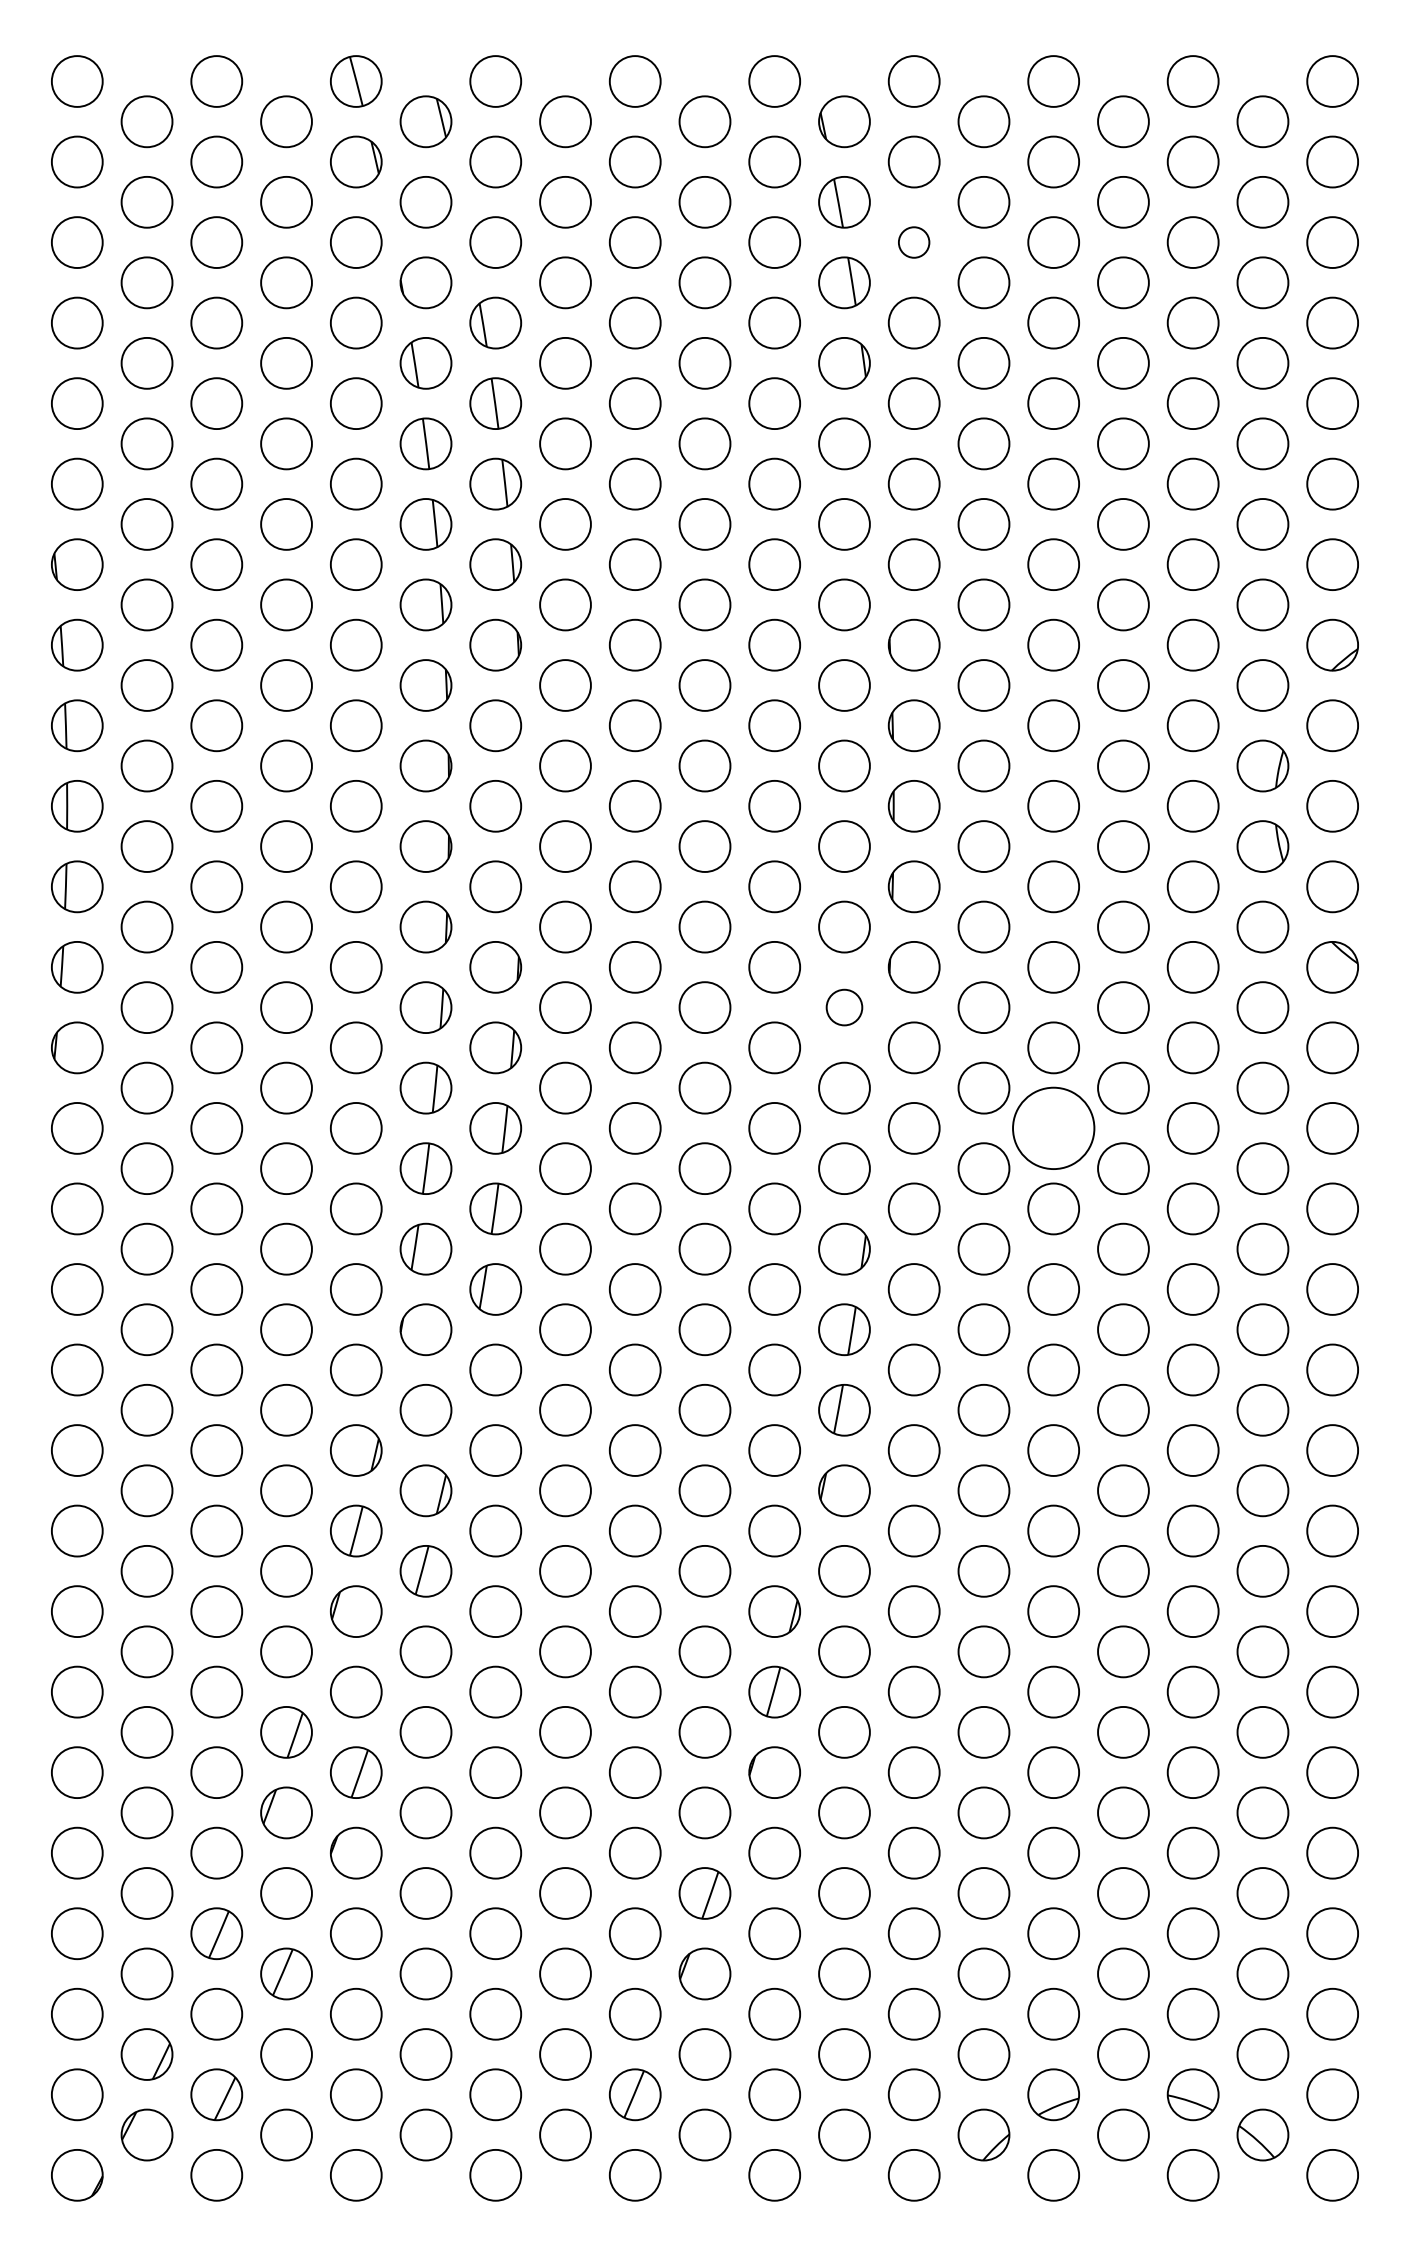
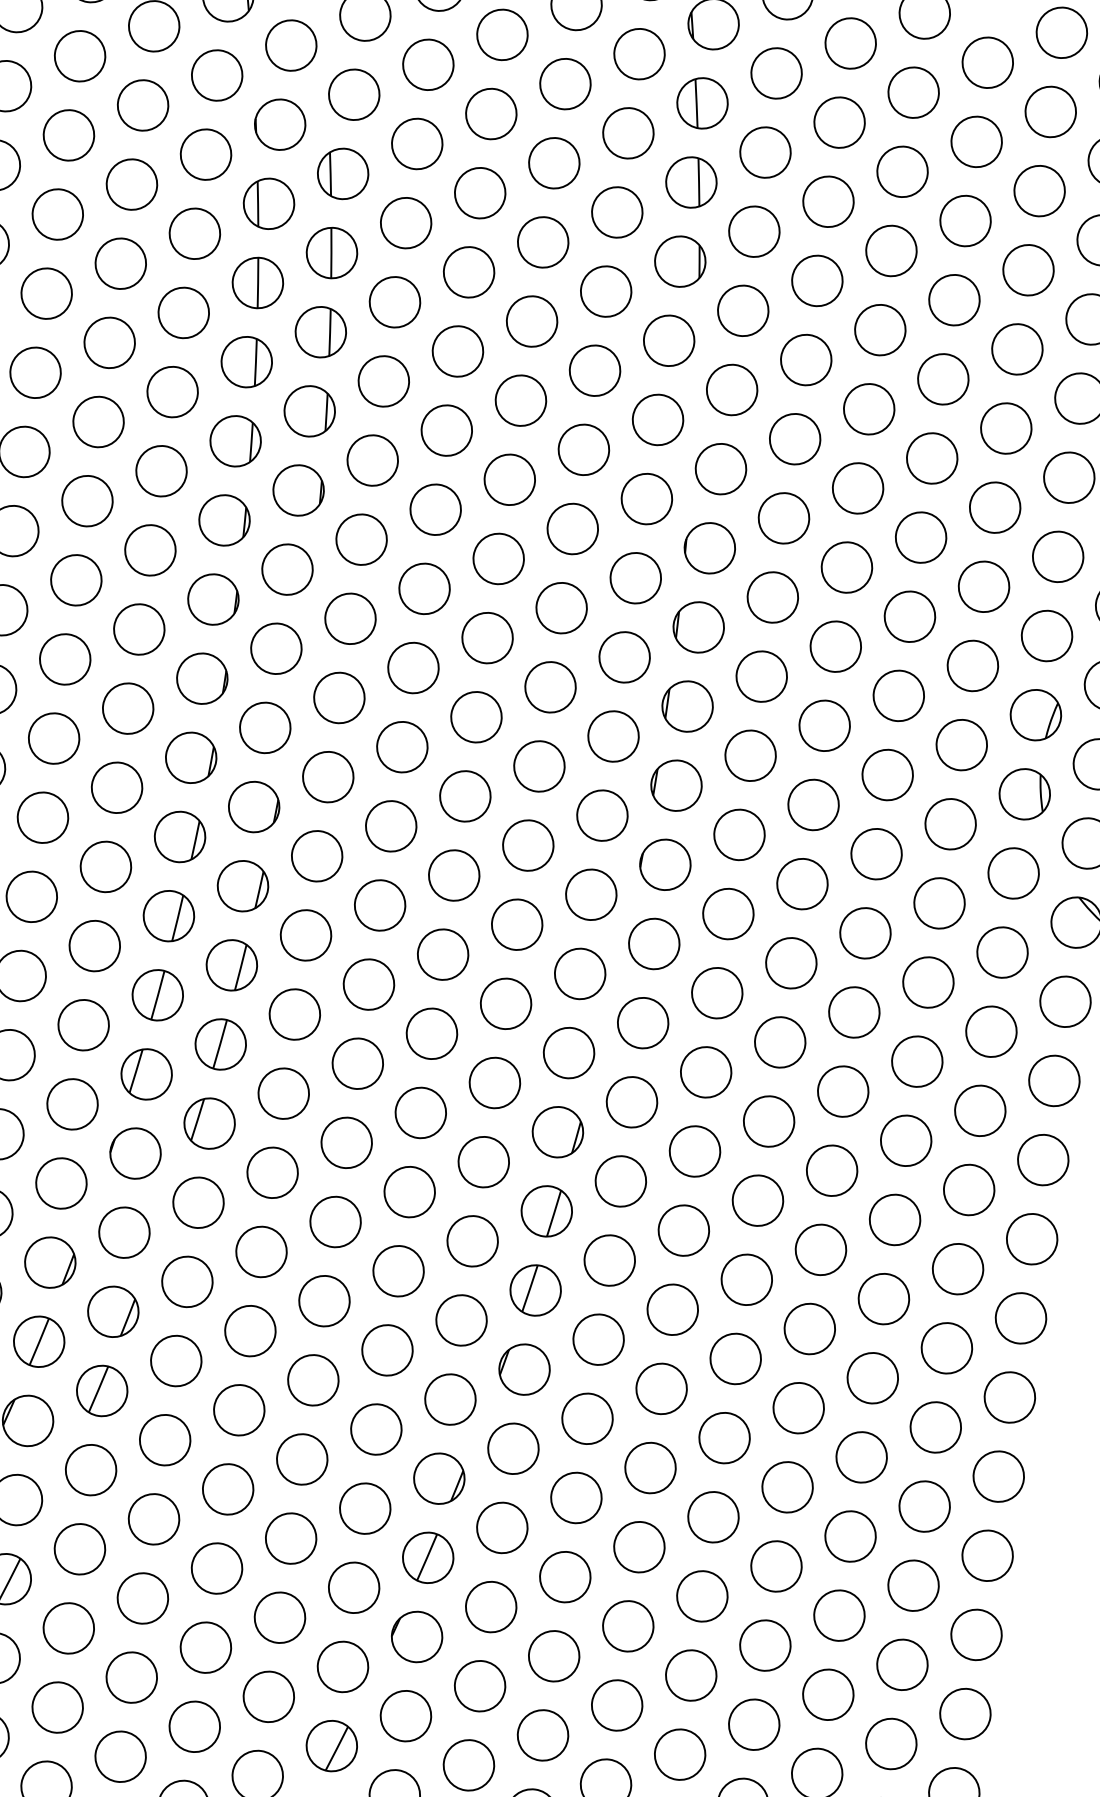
circle: (913, 242) -> (764, 152), size x1.67
circle: (844, 1007) -> (591, 894), size x1.43
circle: (1053, 1127) -> (780, 1041), size x0.62

